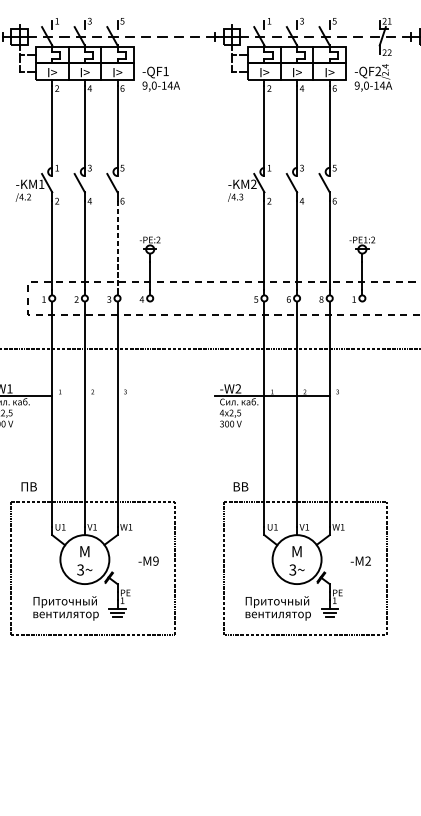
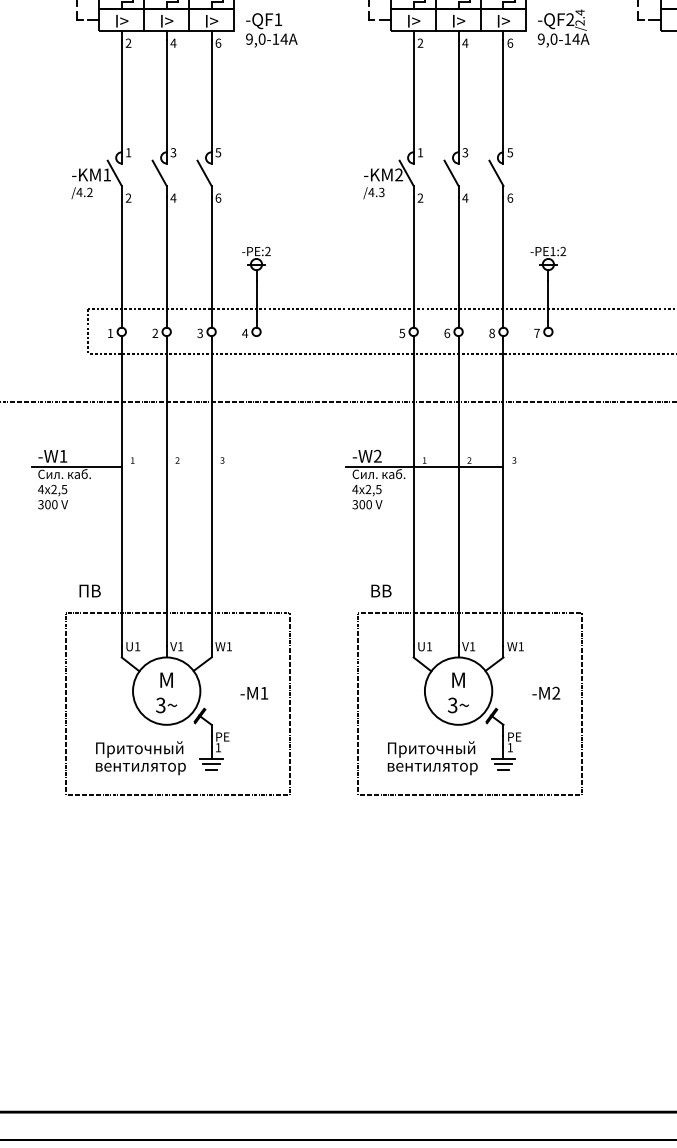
line: (117, 245) -> (211, 258), dashed -> solid
text: (353, 298) -> (536, 332), 1 -> 7
text: (155, 560) -> (264, 692), -M9 -> -M1

